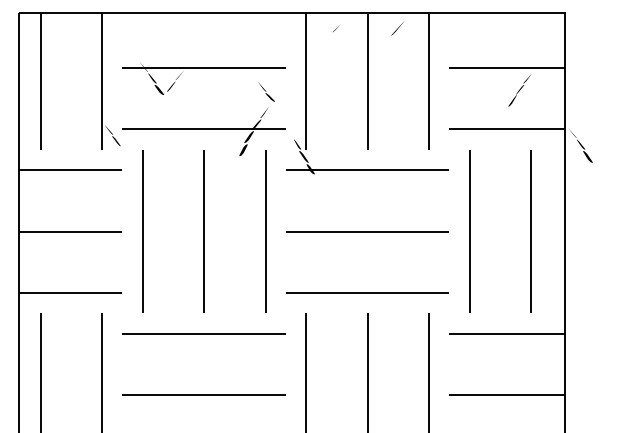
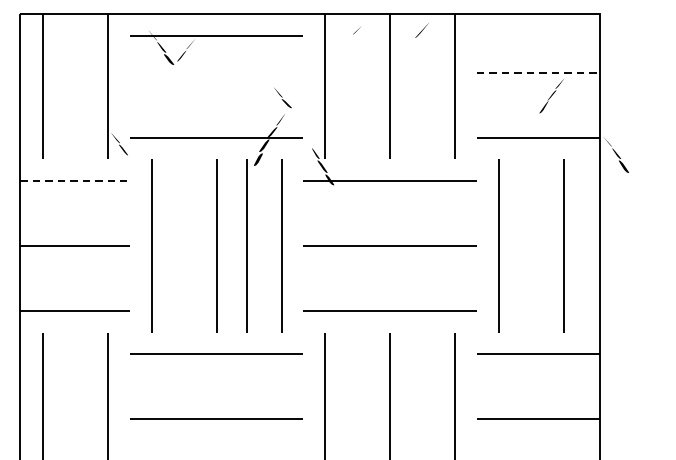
part: (203, 68) -> (215, 36), moved
line: (507, 68) -> (538, 72), solid -> dashed
line: (70, 170) -> (74, 181), solid -> dashed
line: (232, 231) -> (246, 245), added

